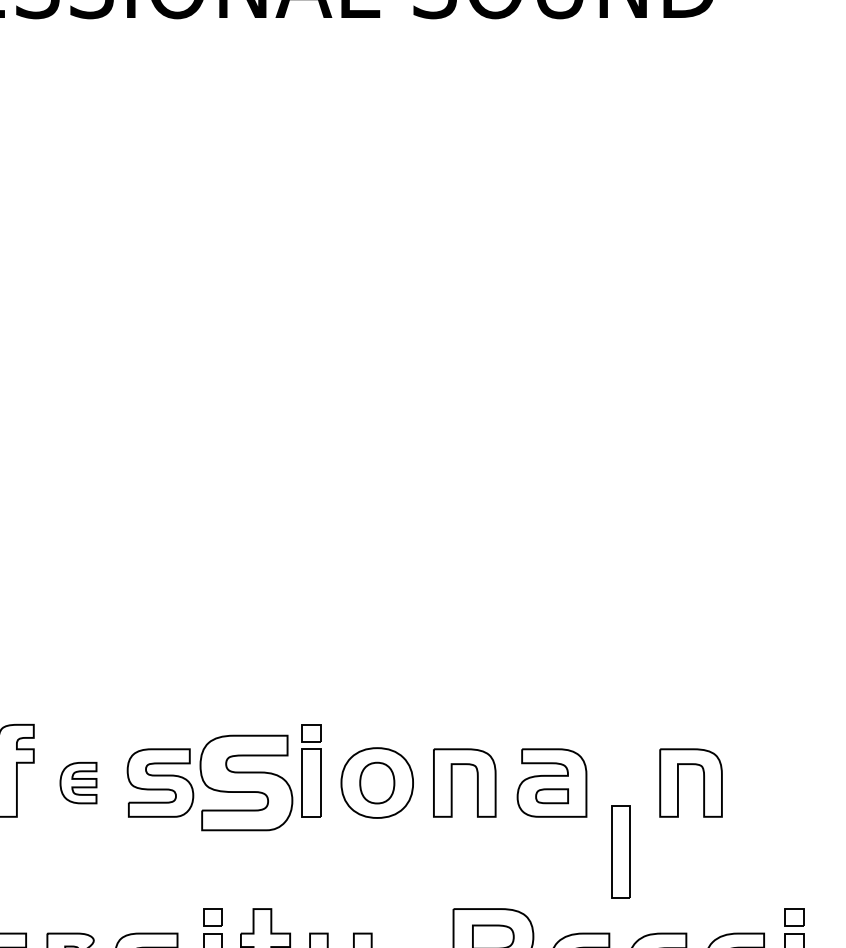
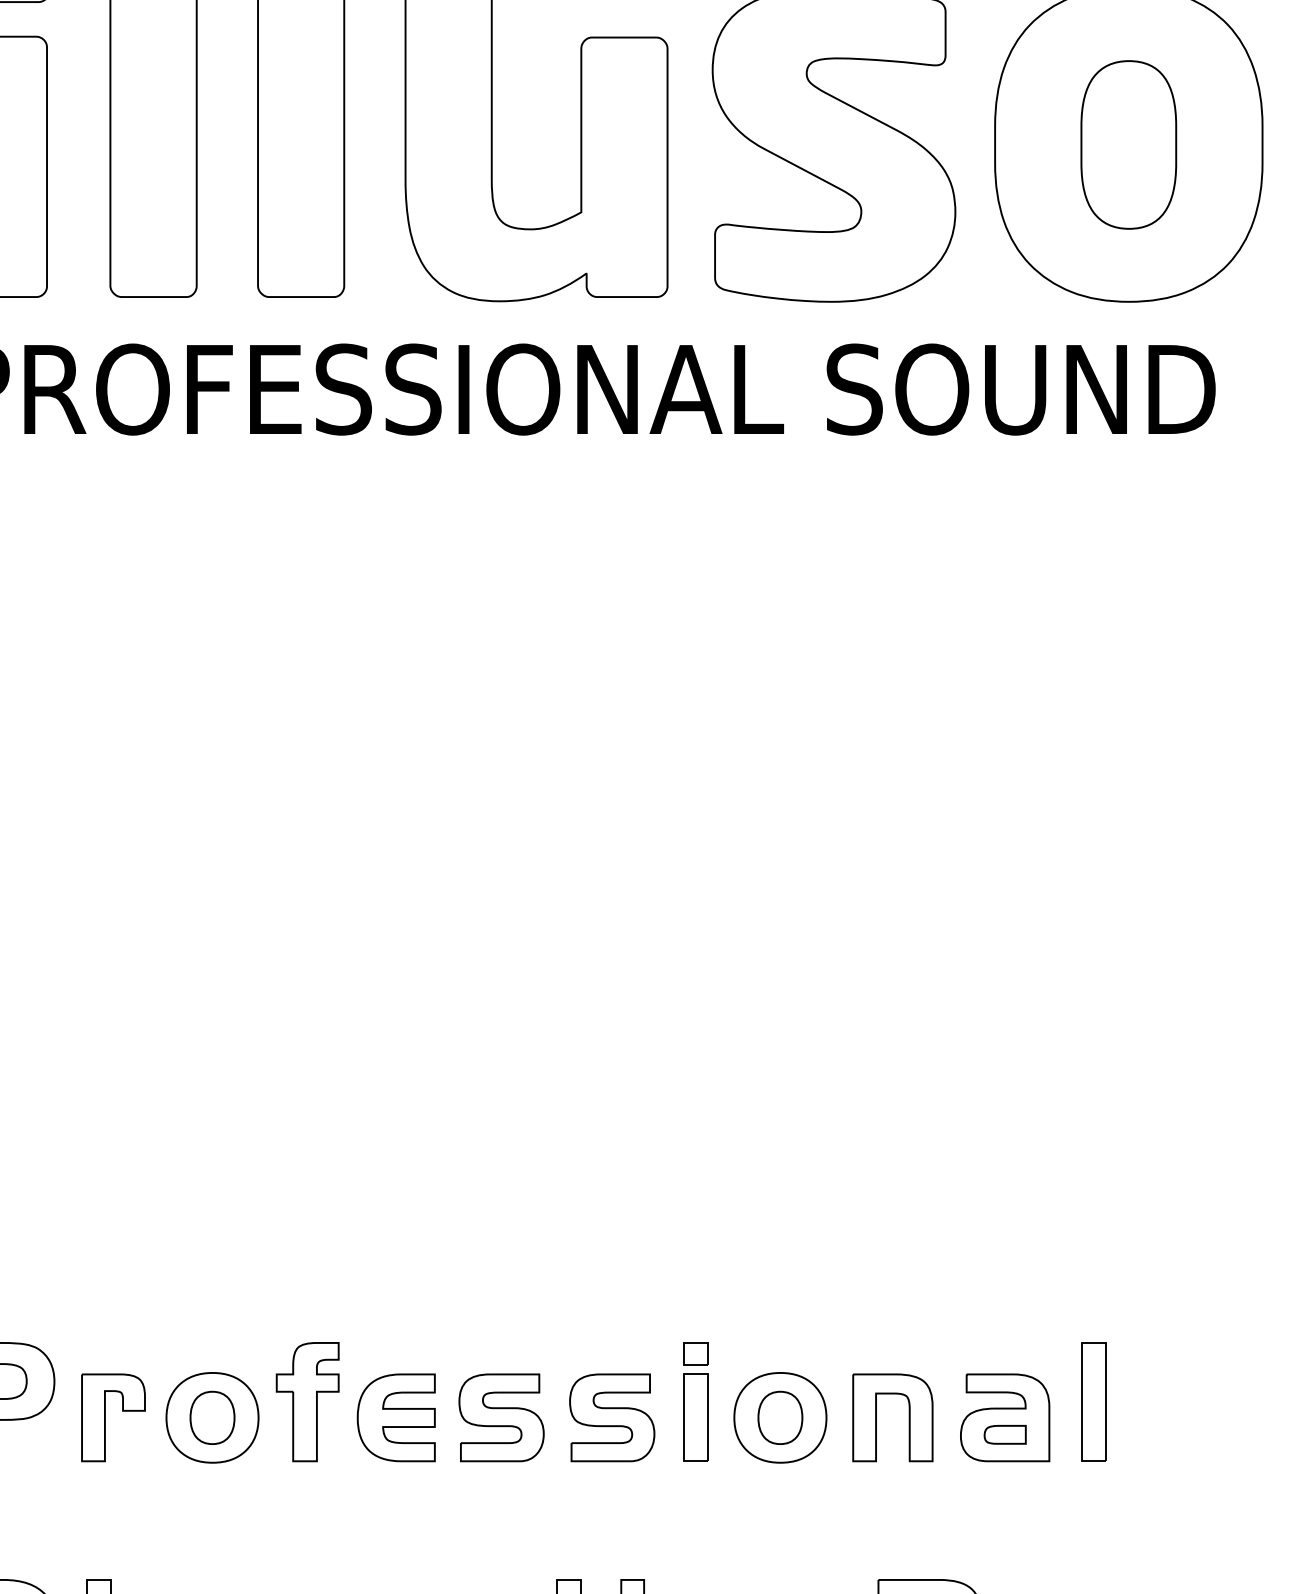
part: (77, 782) -> (395, 1417), size x1.67
part: (246, 782) -> (612, 1417), size x0.71
part: (678, 782) -> (1167, 1417), removed
part: (620, 851) -> (1093, 1401), moved

